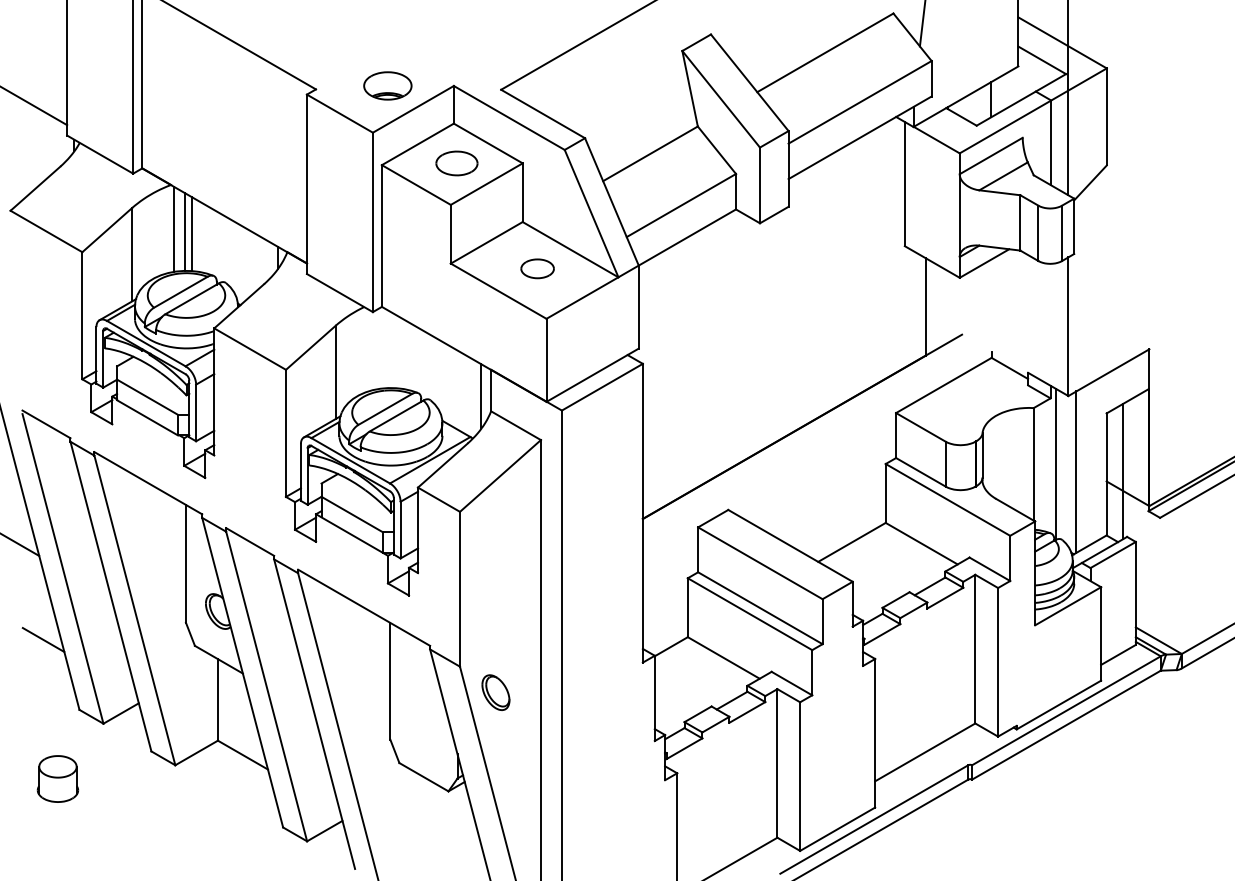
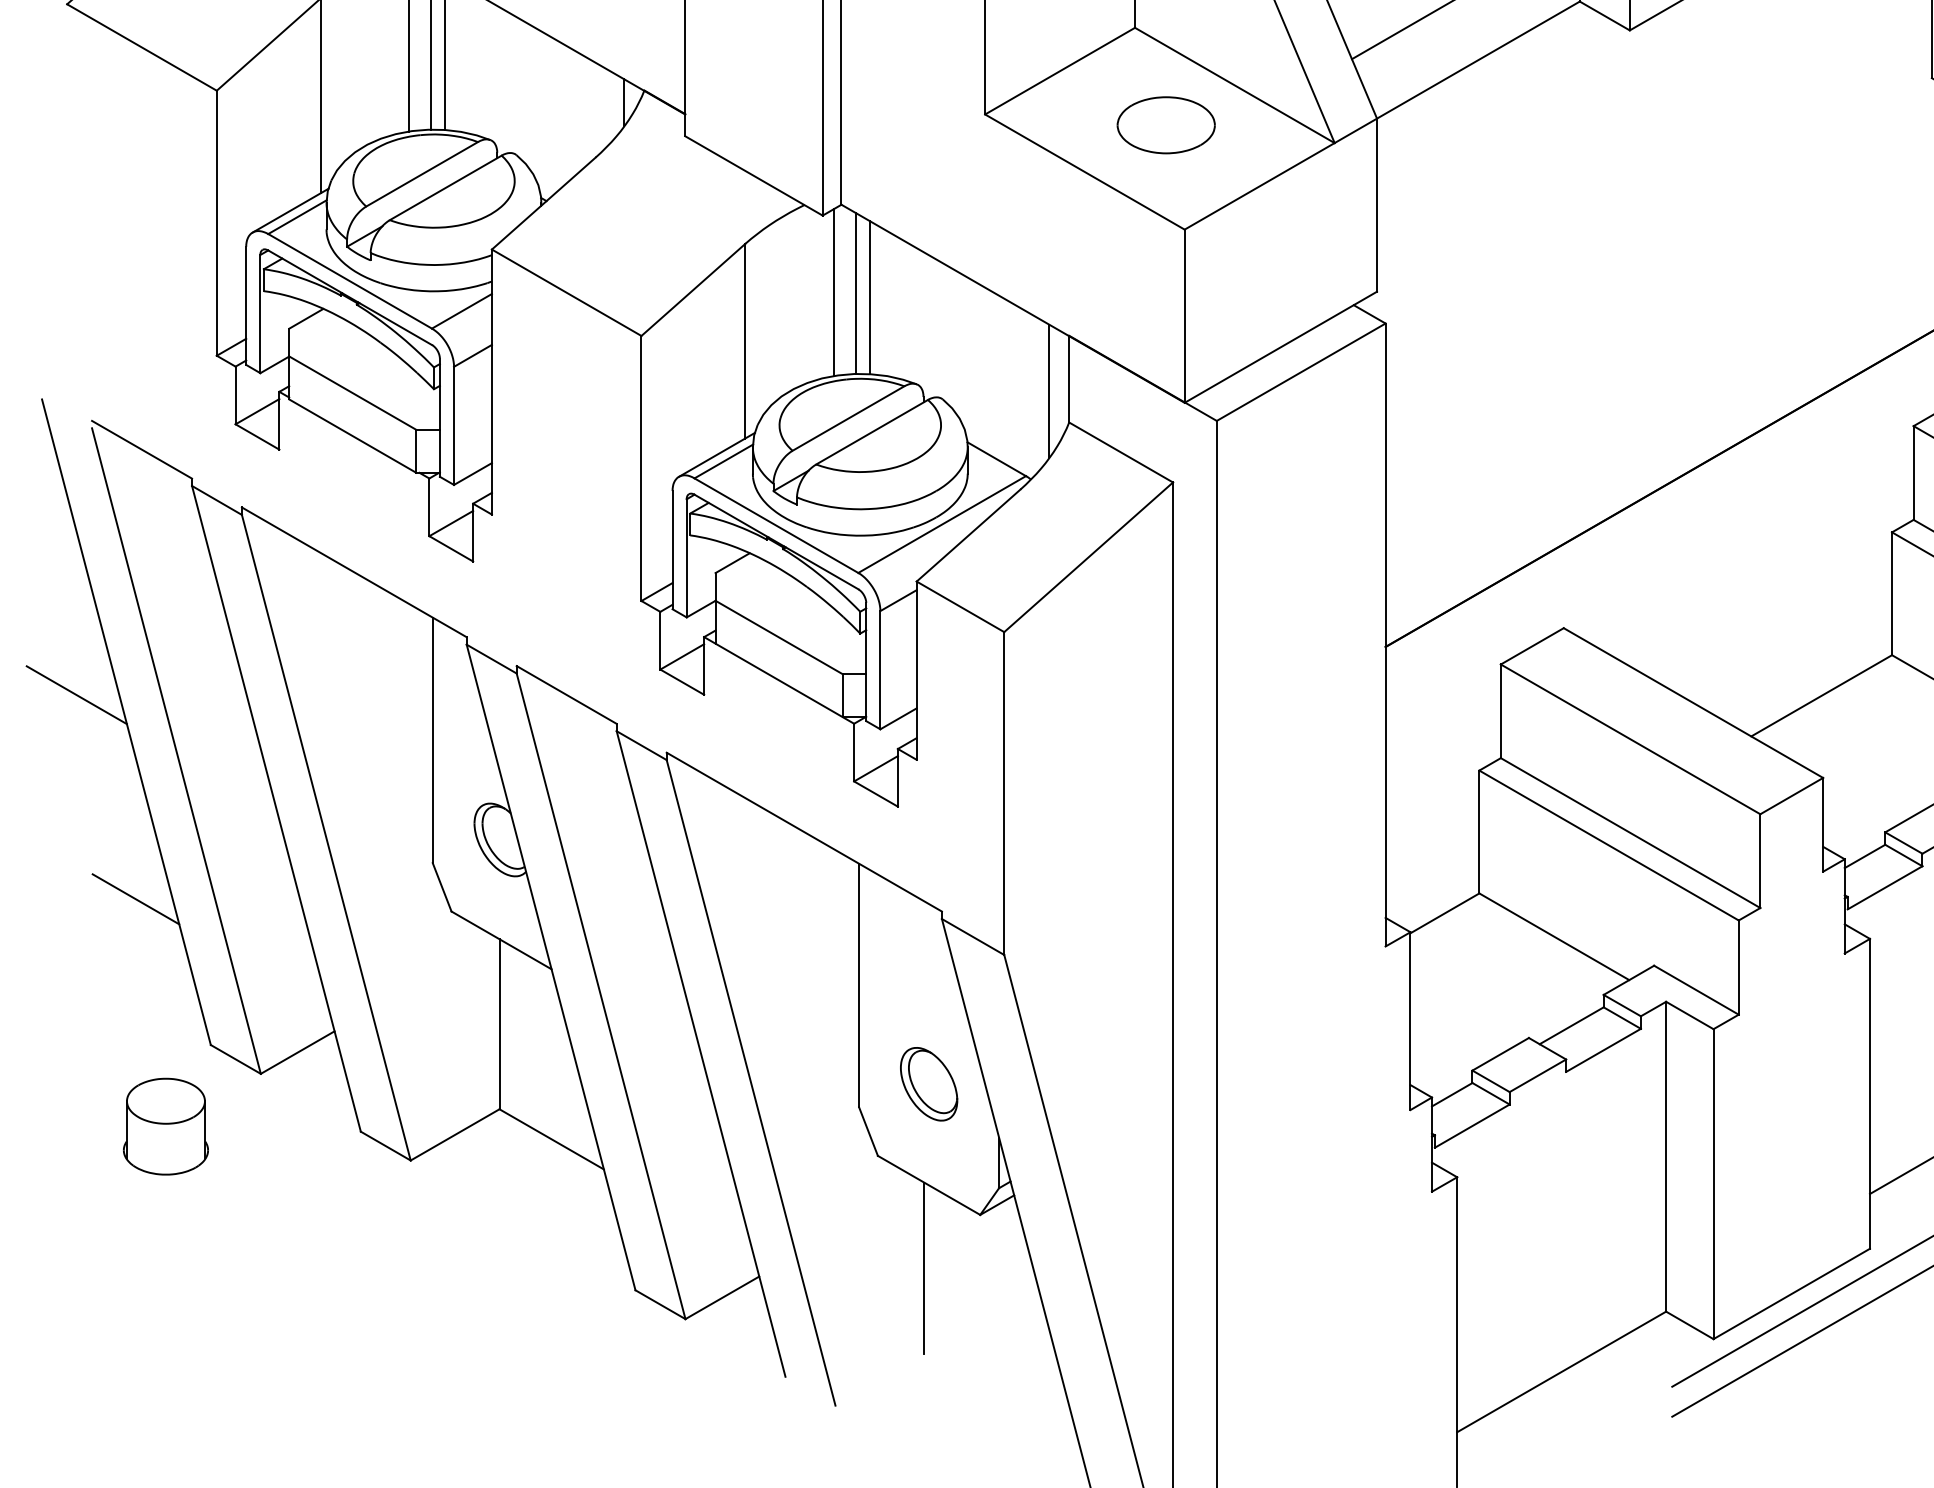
part: (537, 268) -> (1165, 124), size x1.43
line: (378, 349) -> (834, 293), added
line: (388, 349) -> (855, 293), added
line: (395, 351) -> (869, 297), added
part: (495, 692) -> (928, 1083), moved
part: (57, 778) -> (164, 1125), moved
line: (421, 816) -> (923, 1267), added

